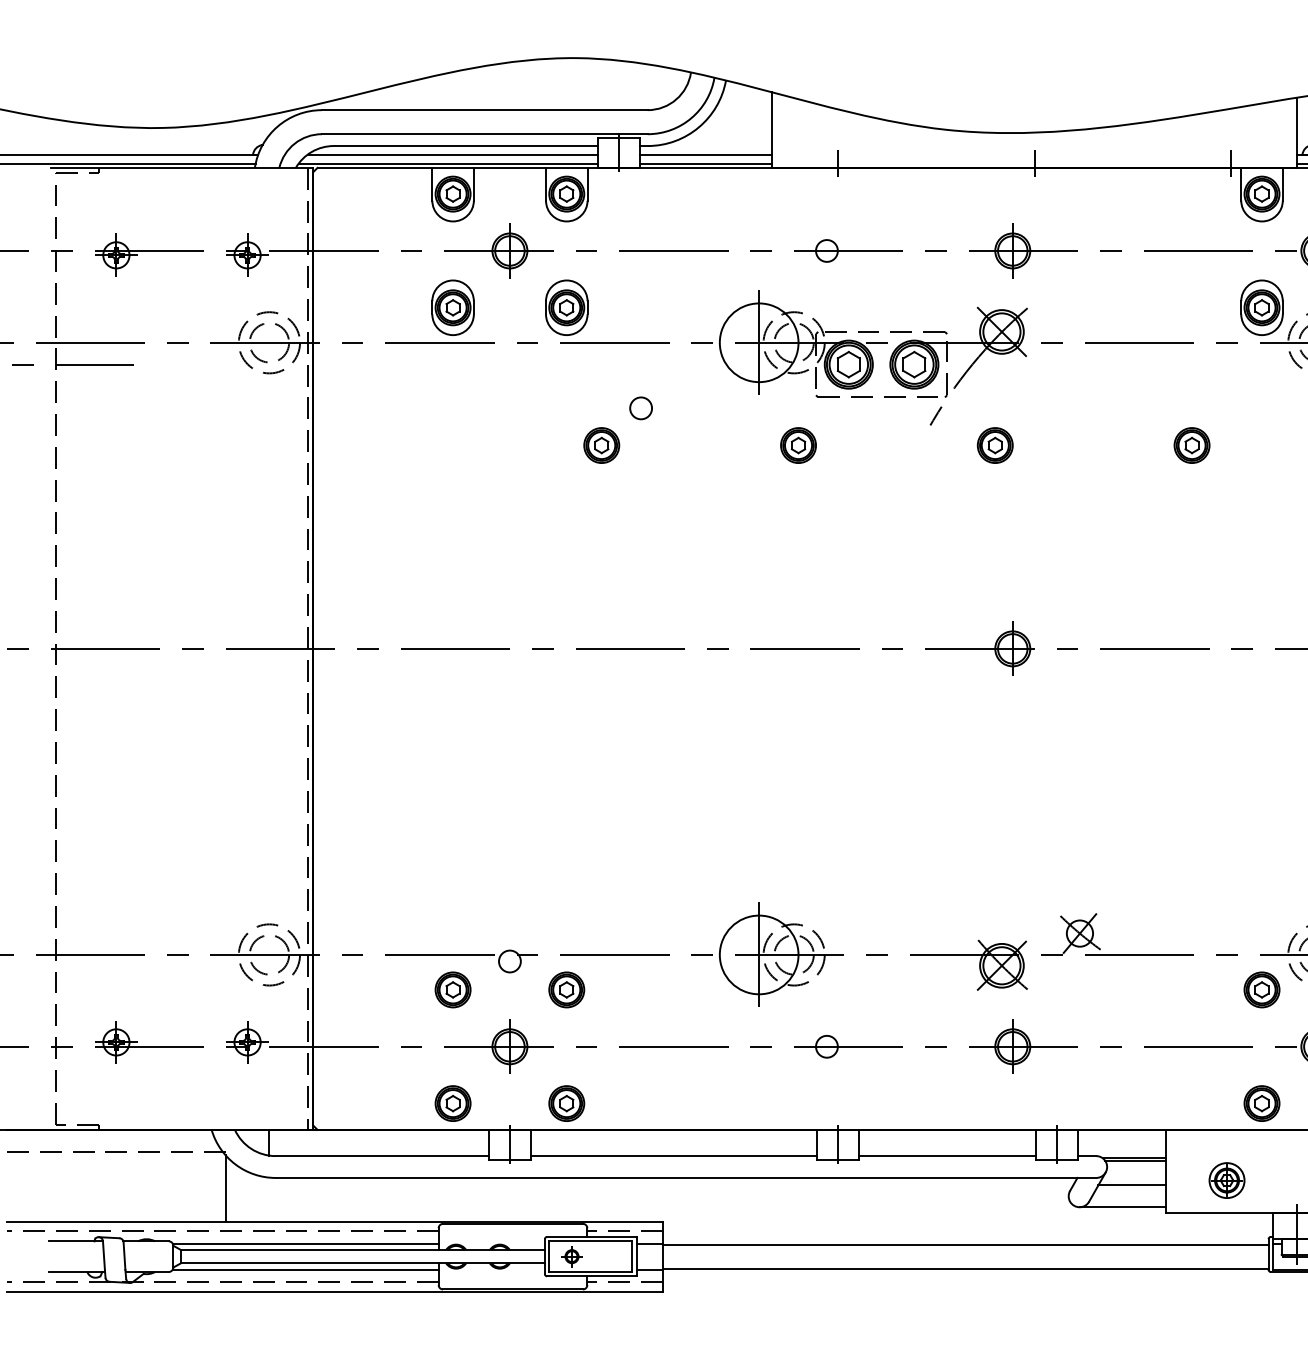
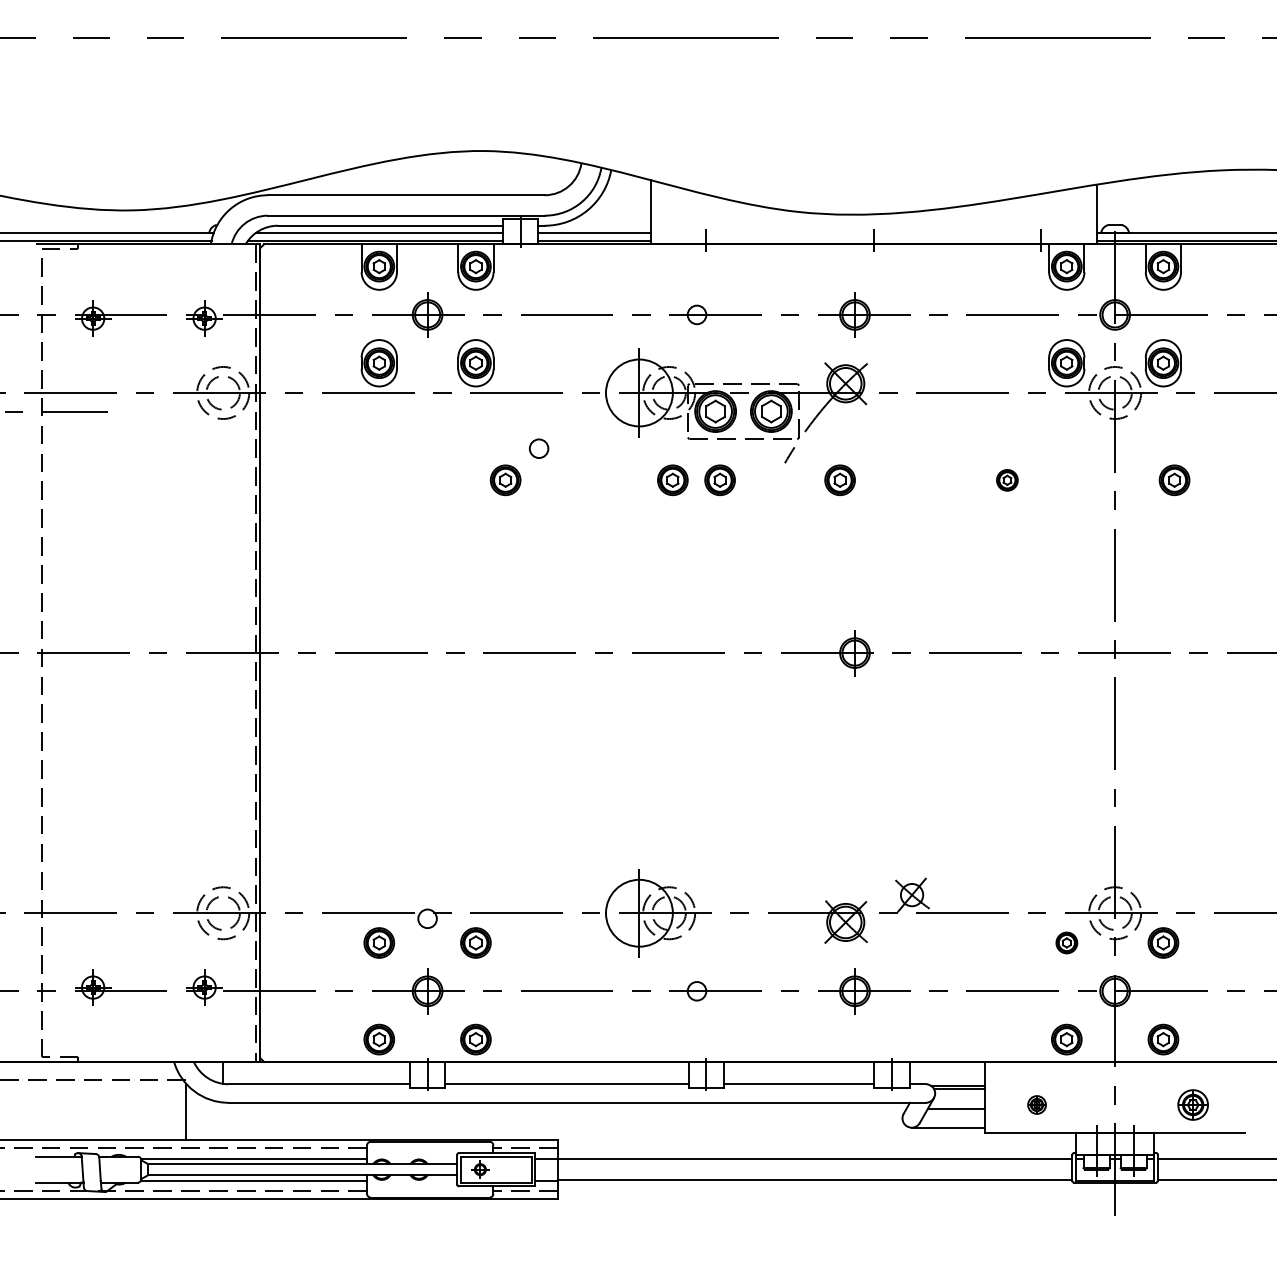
part: (853, 445) -> (719, 480), added
part: (1192, 445) -> (1007, 480), size x0.7
part: (1261, 989) -> (1066, 942), size x0.7
part: (1226, 1179) -> (1036, 1104), size x0.6

